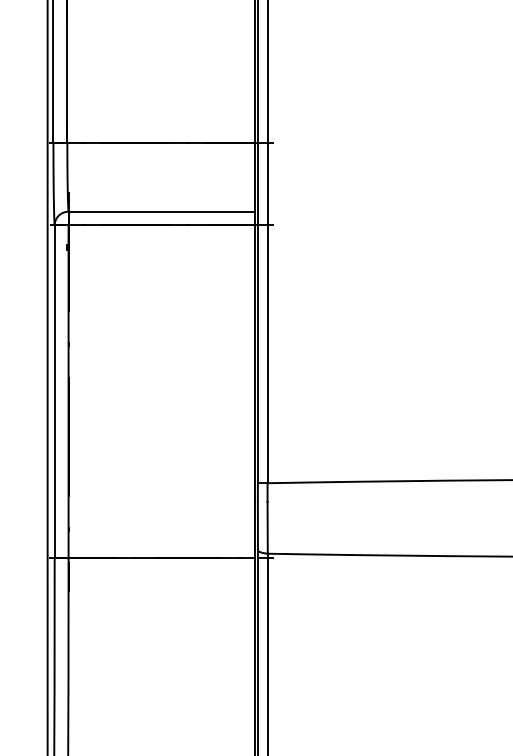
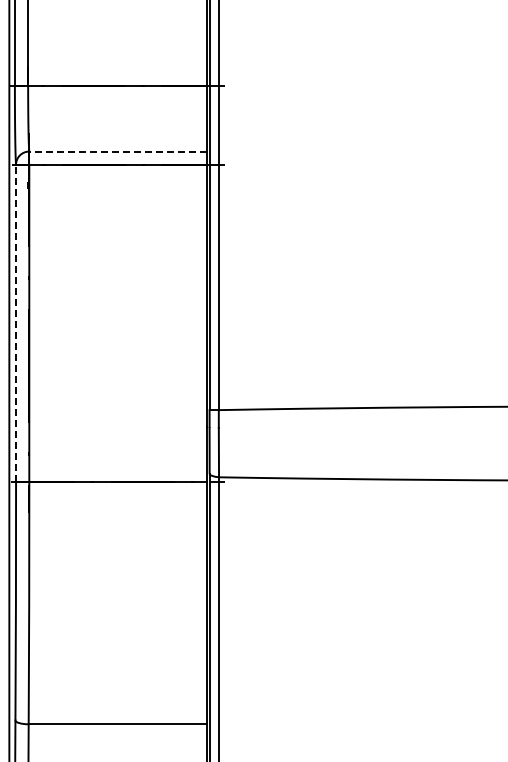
line: (162, 211) -> (118, 151), solid -> dashed
line: (55, 392) -> (16, 323), solid -> dashed

